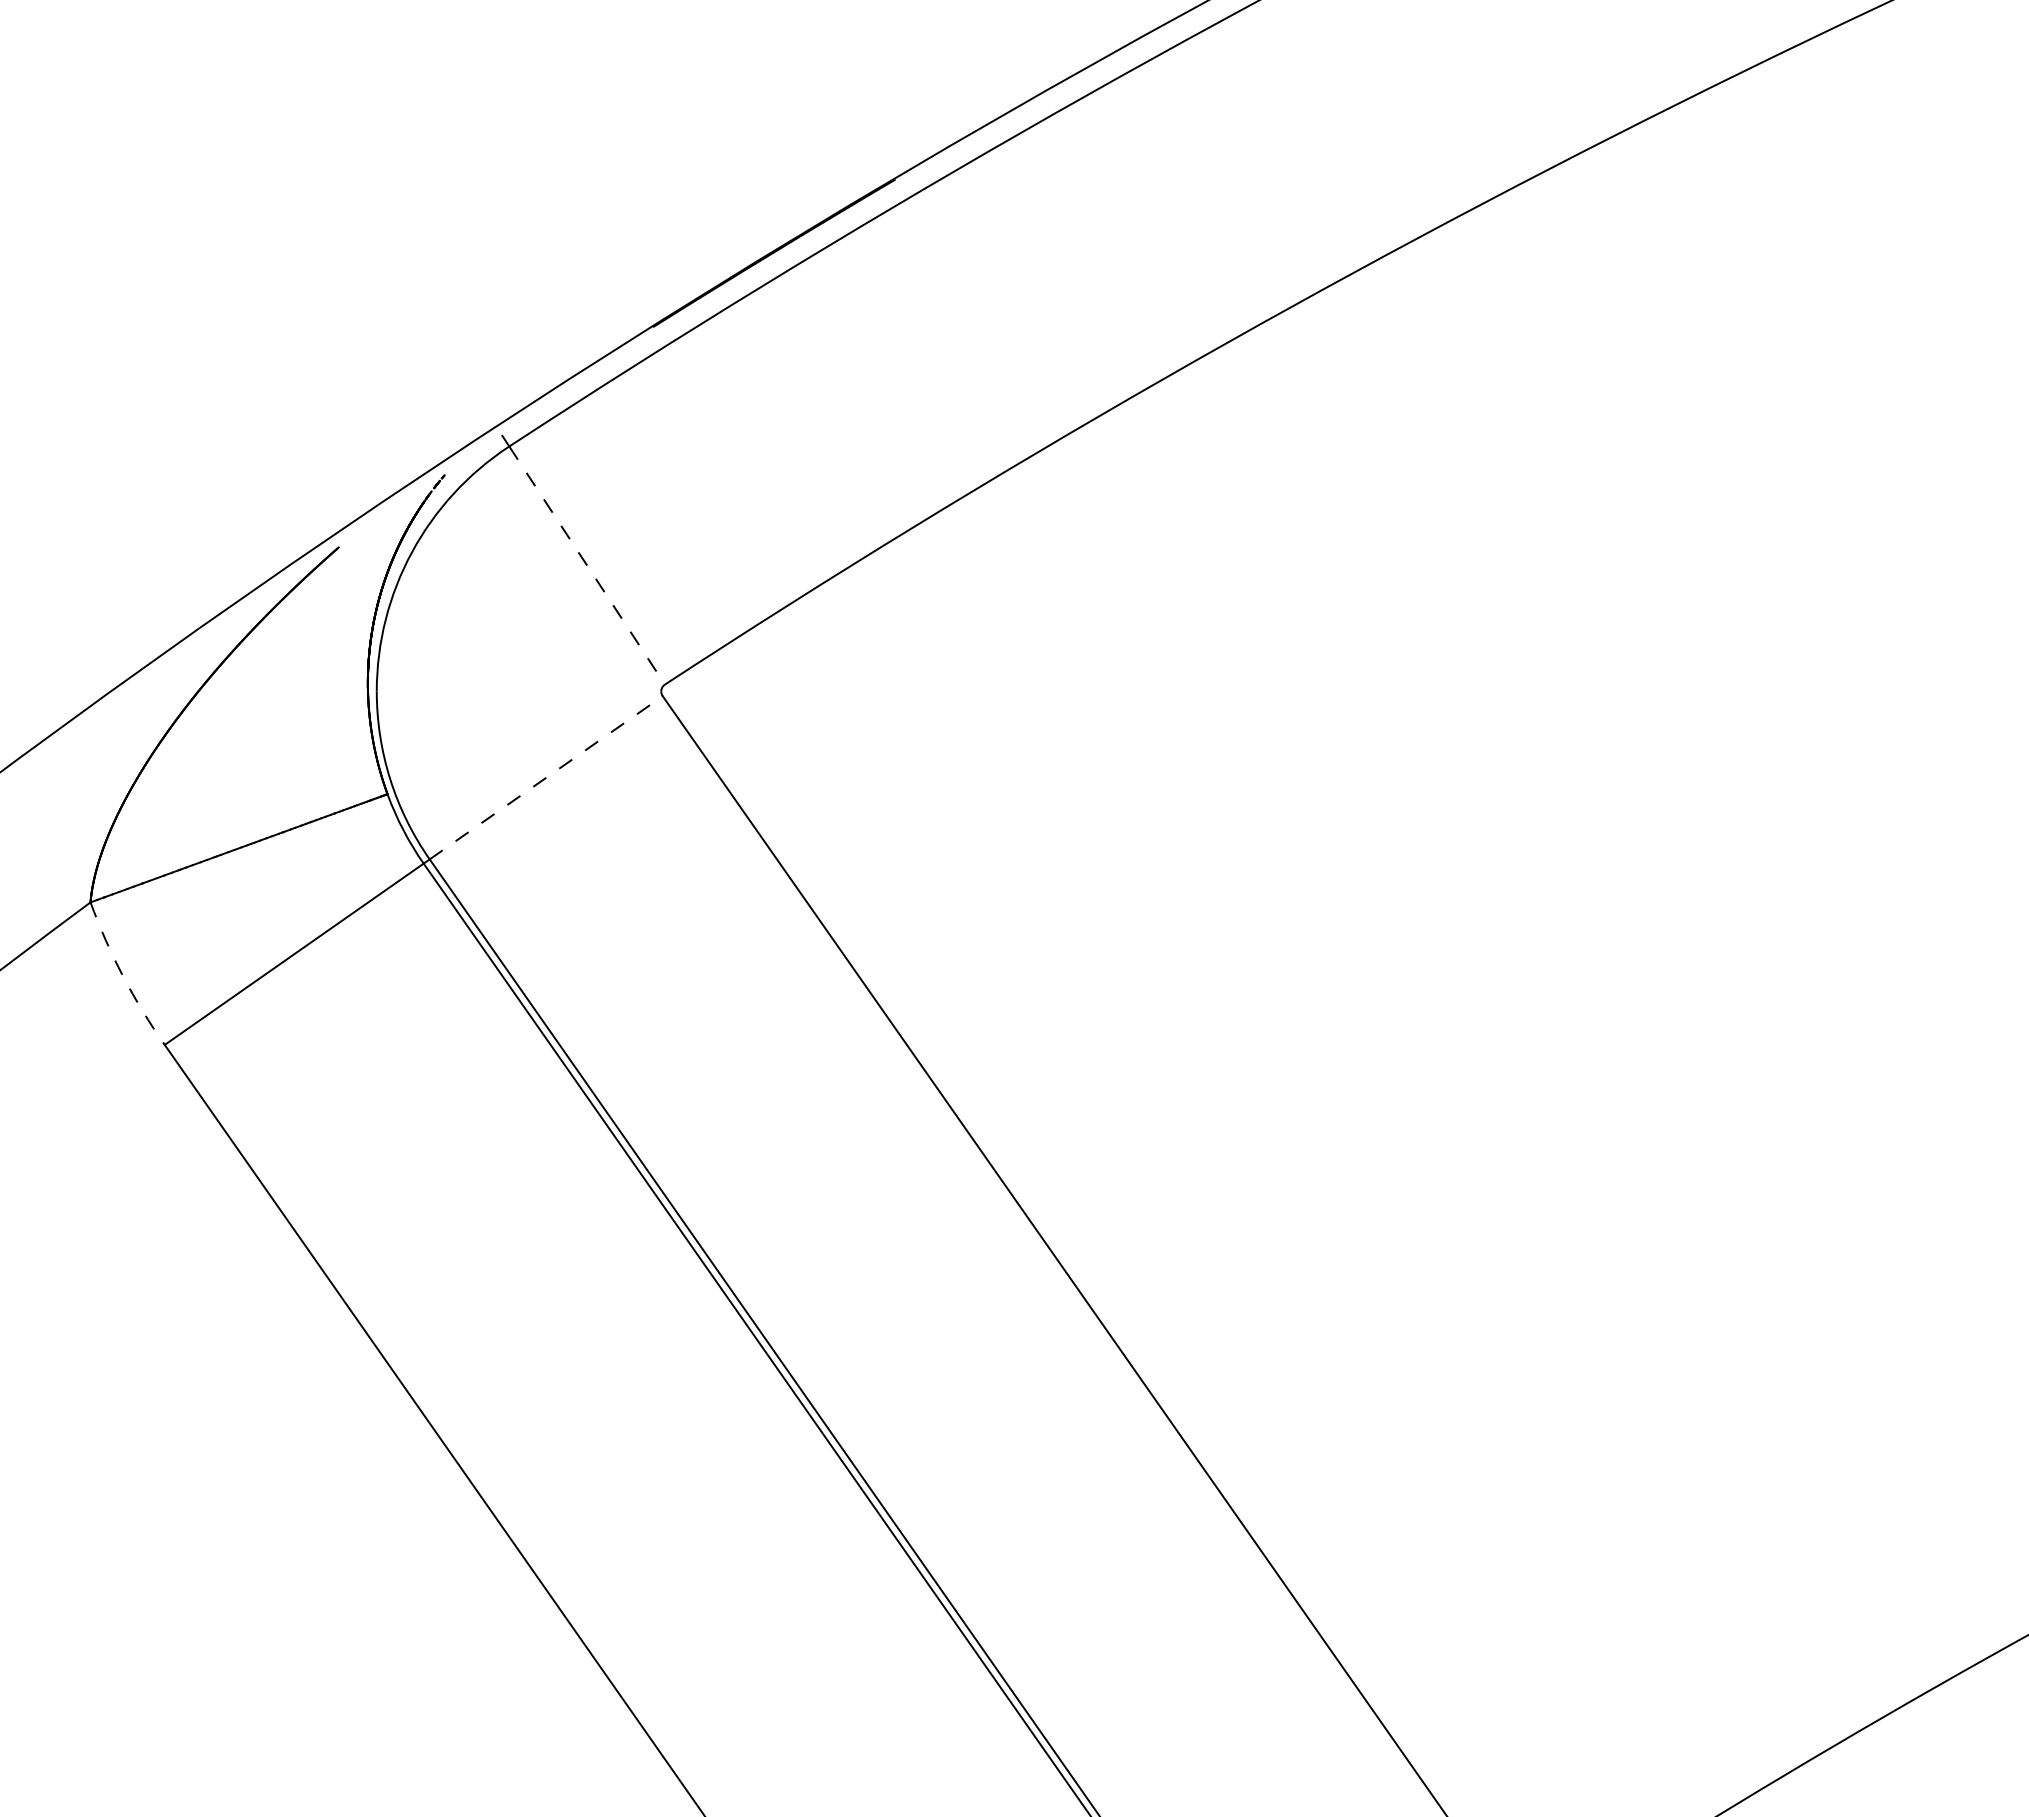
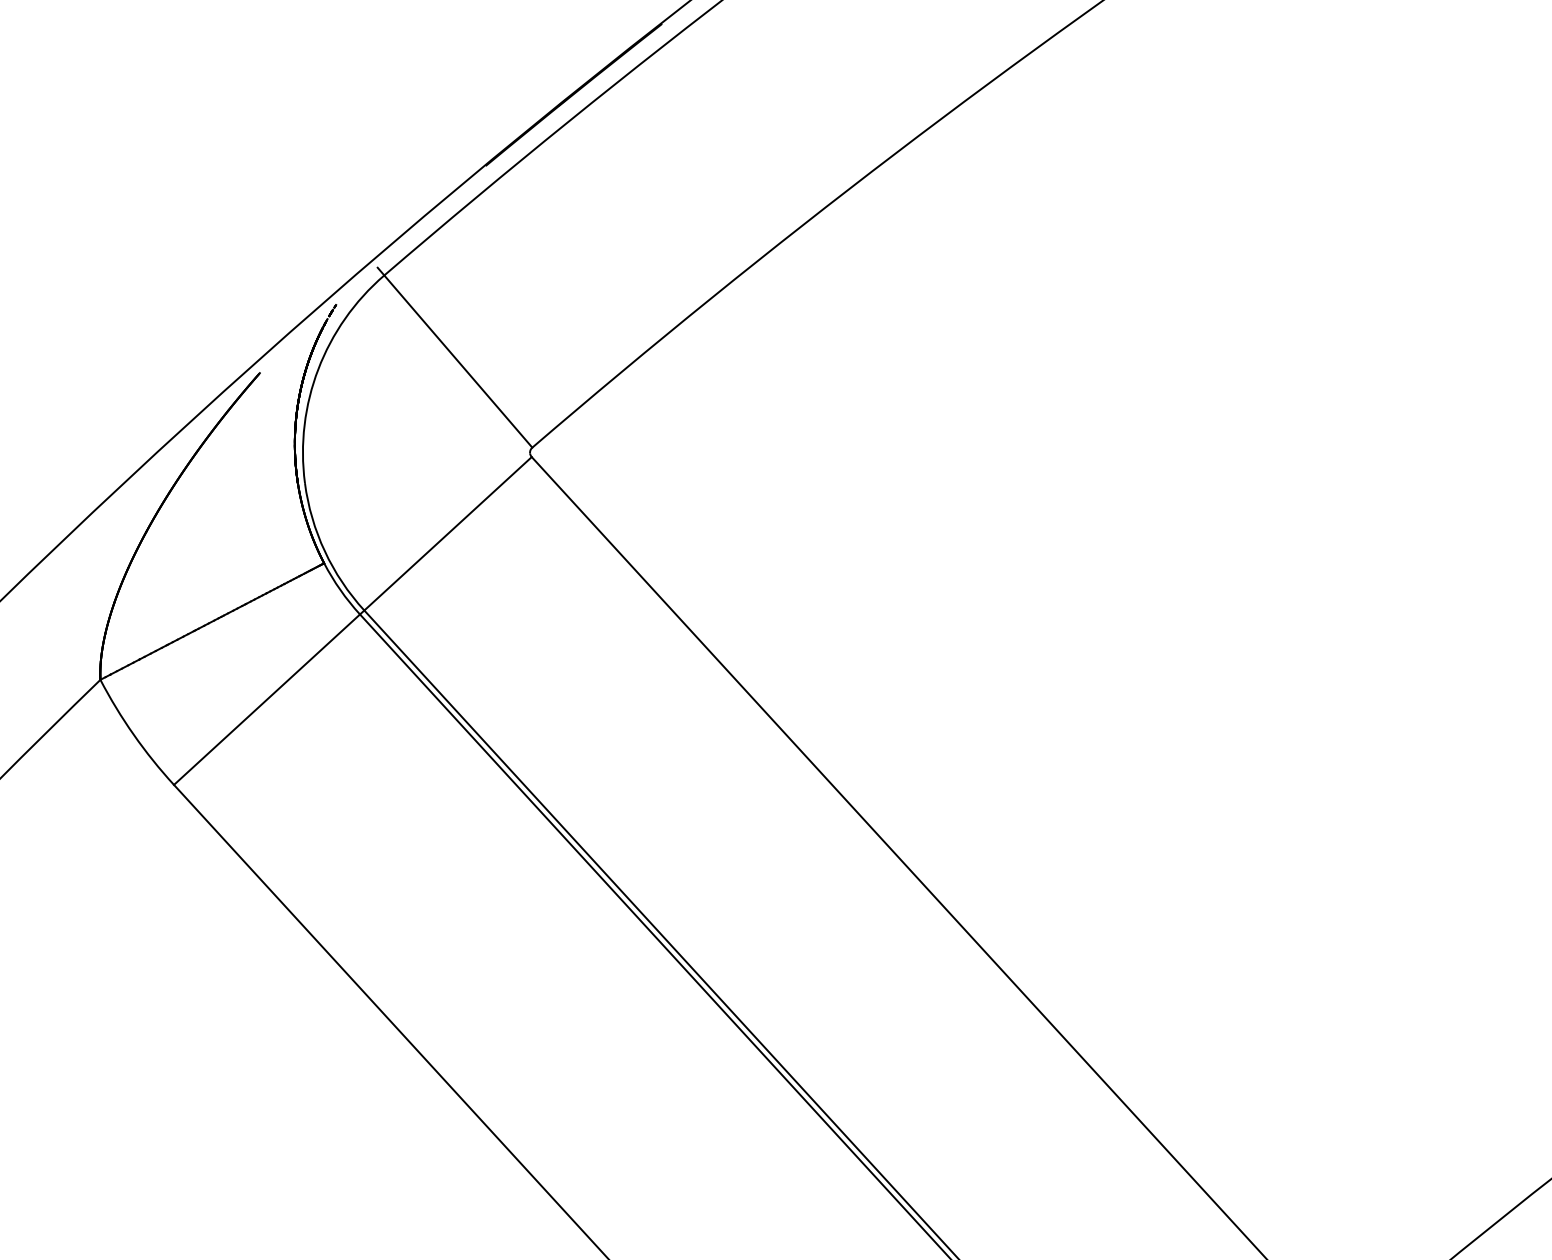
line: (587, 565) -> (458, 361), dashed -> solid
line: (546, 777) -> (448, 533), dashed -> solid
arc: (123, 976) -> (134, 735), dashed -> solid

